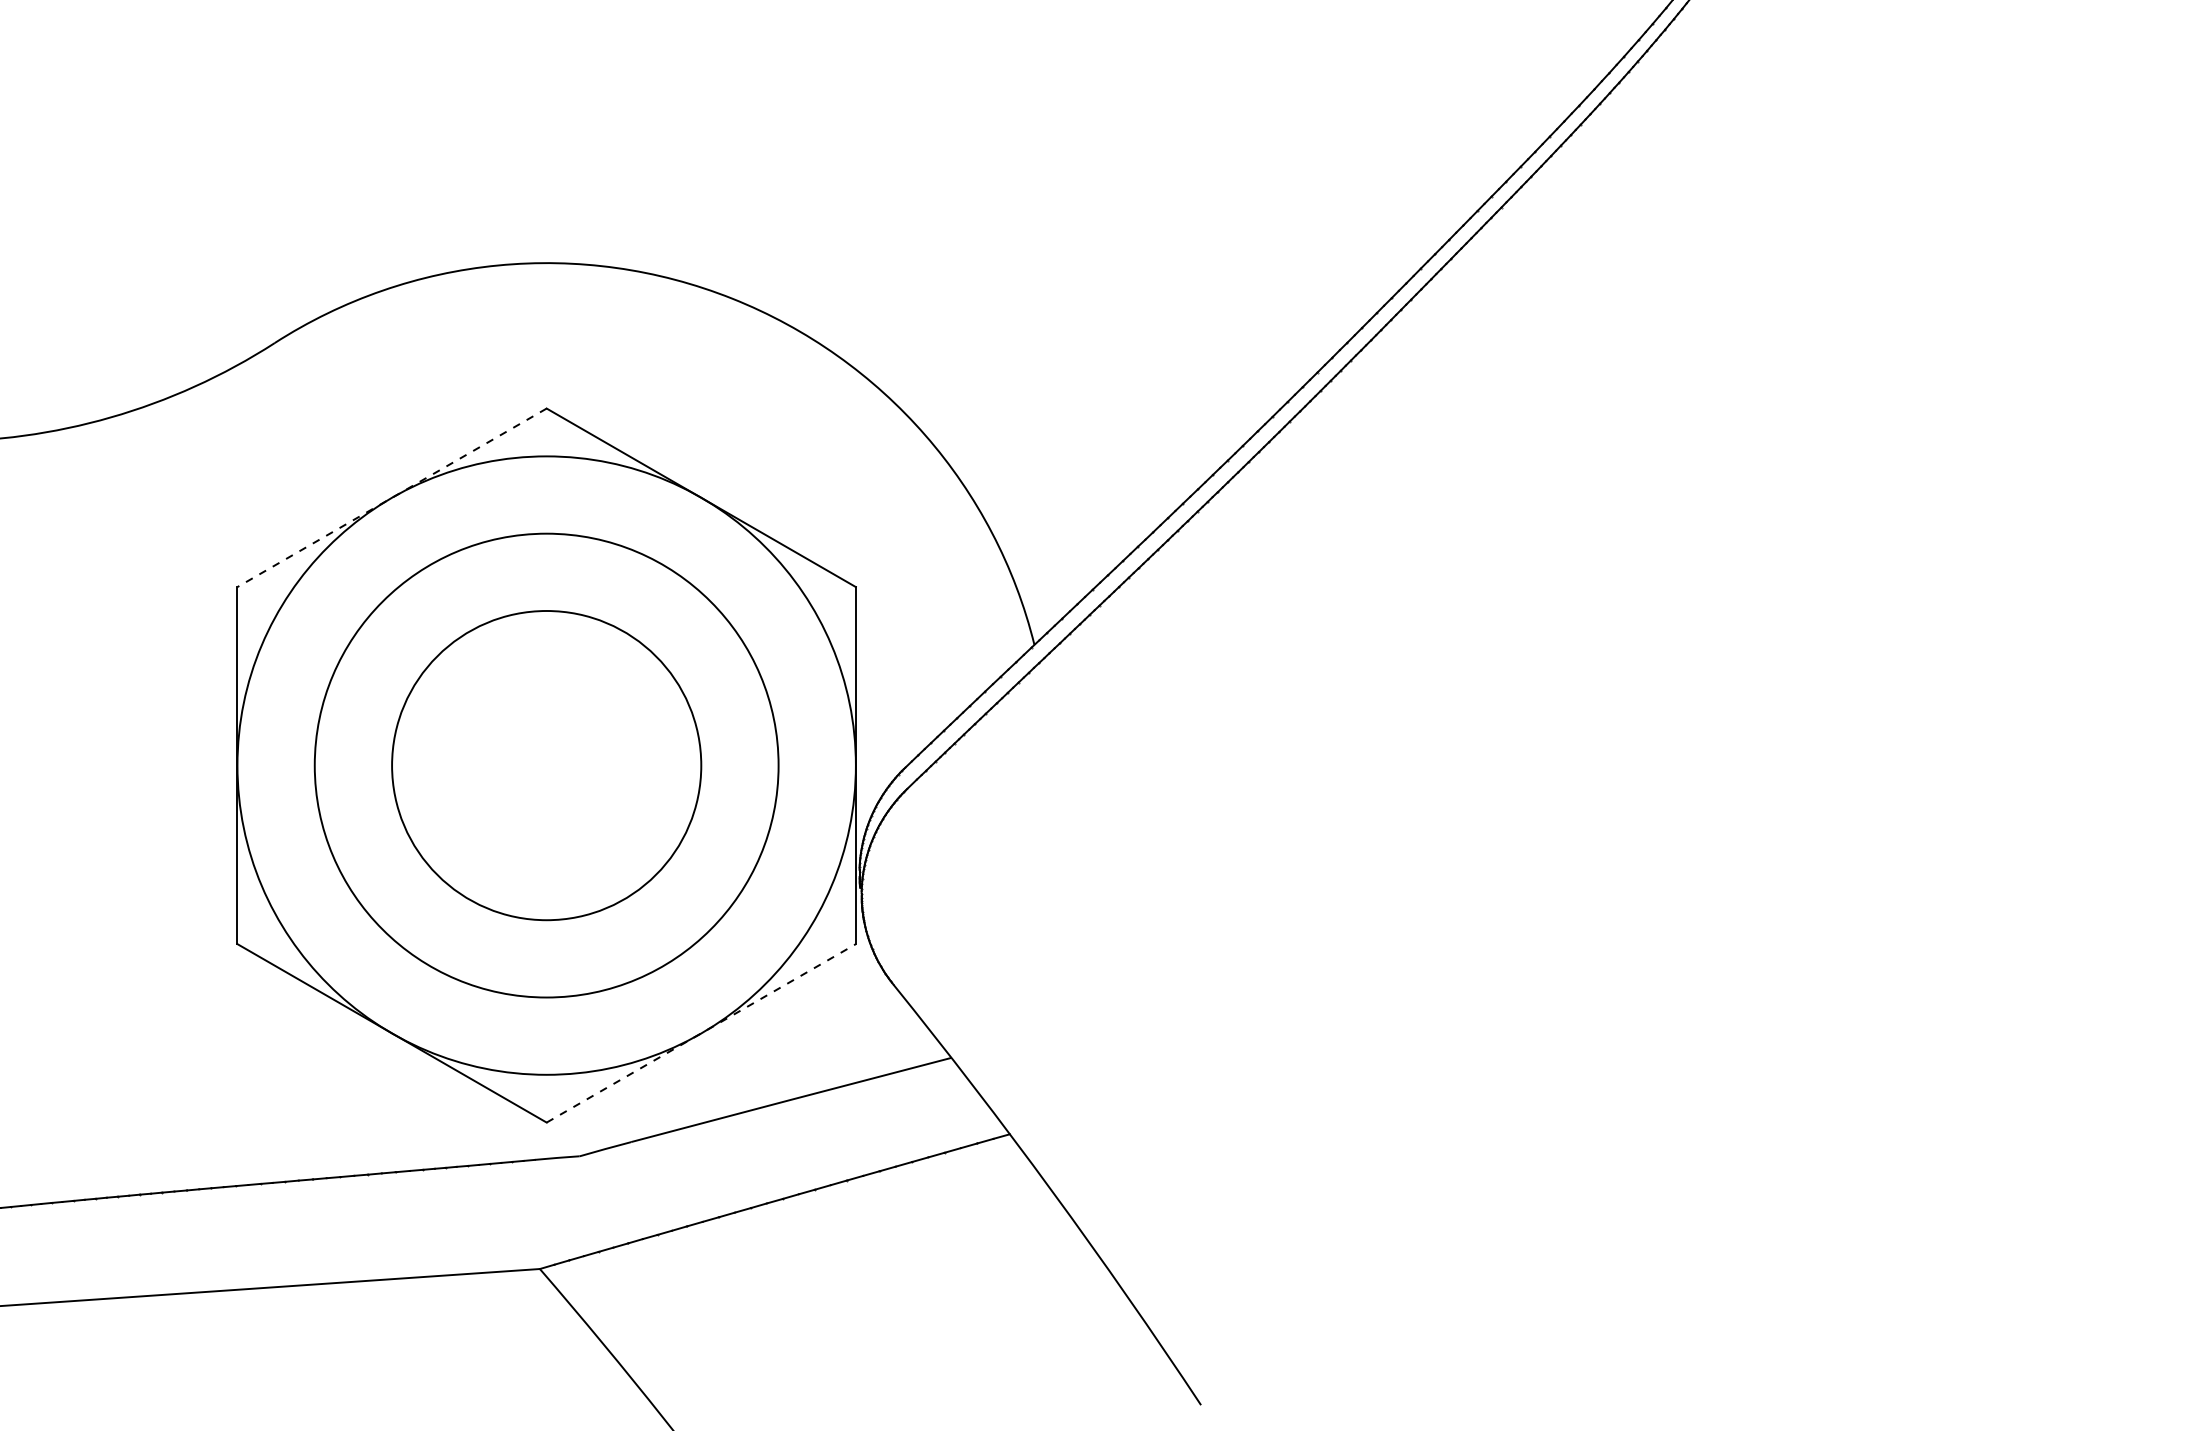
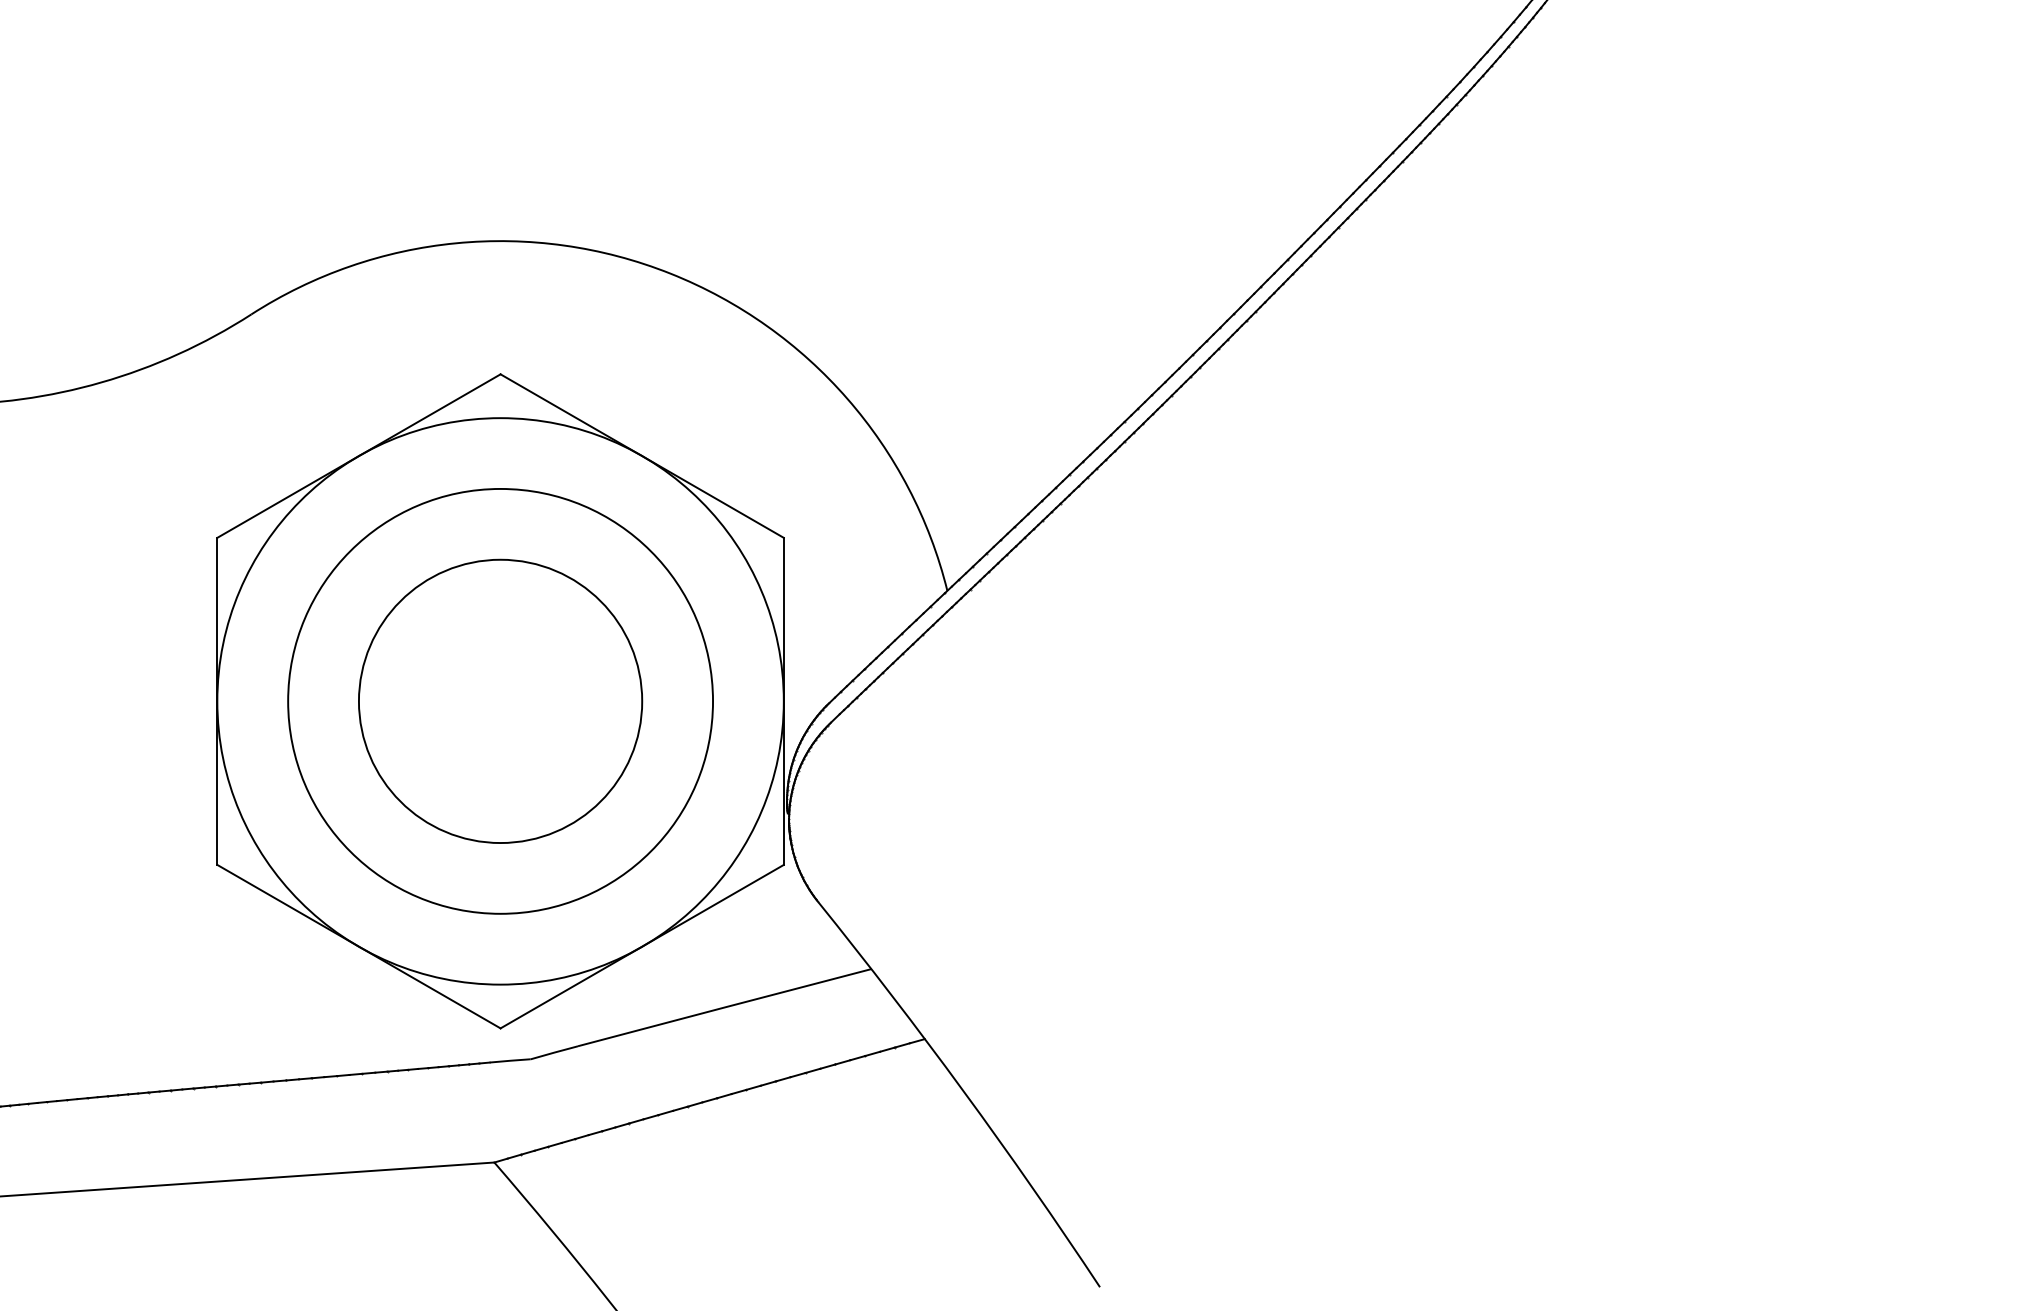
line: (392, 497) -> (359, 455), dashed -> solid
line: (701, 1033) -> (642, 946), dashed -> solid

